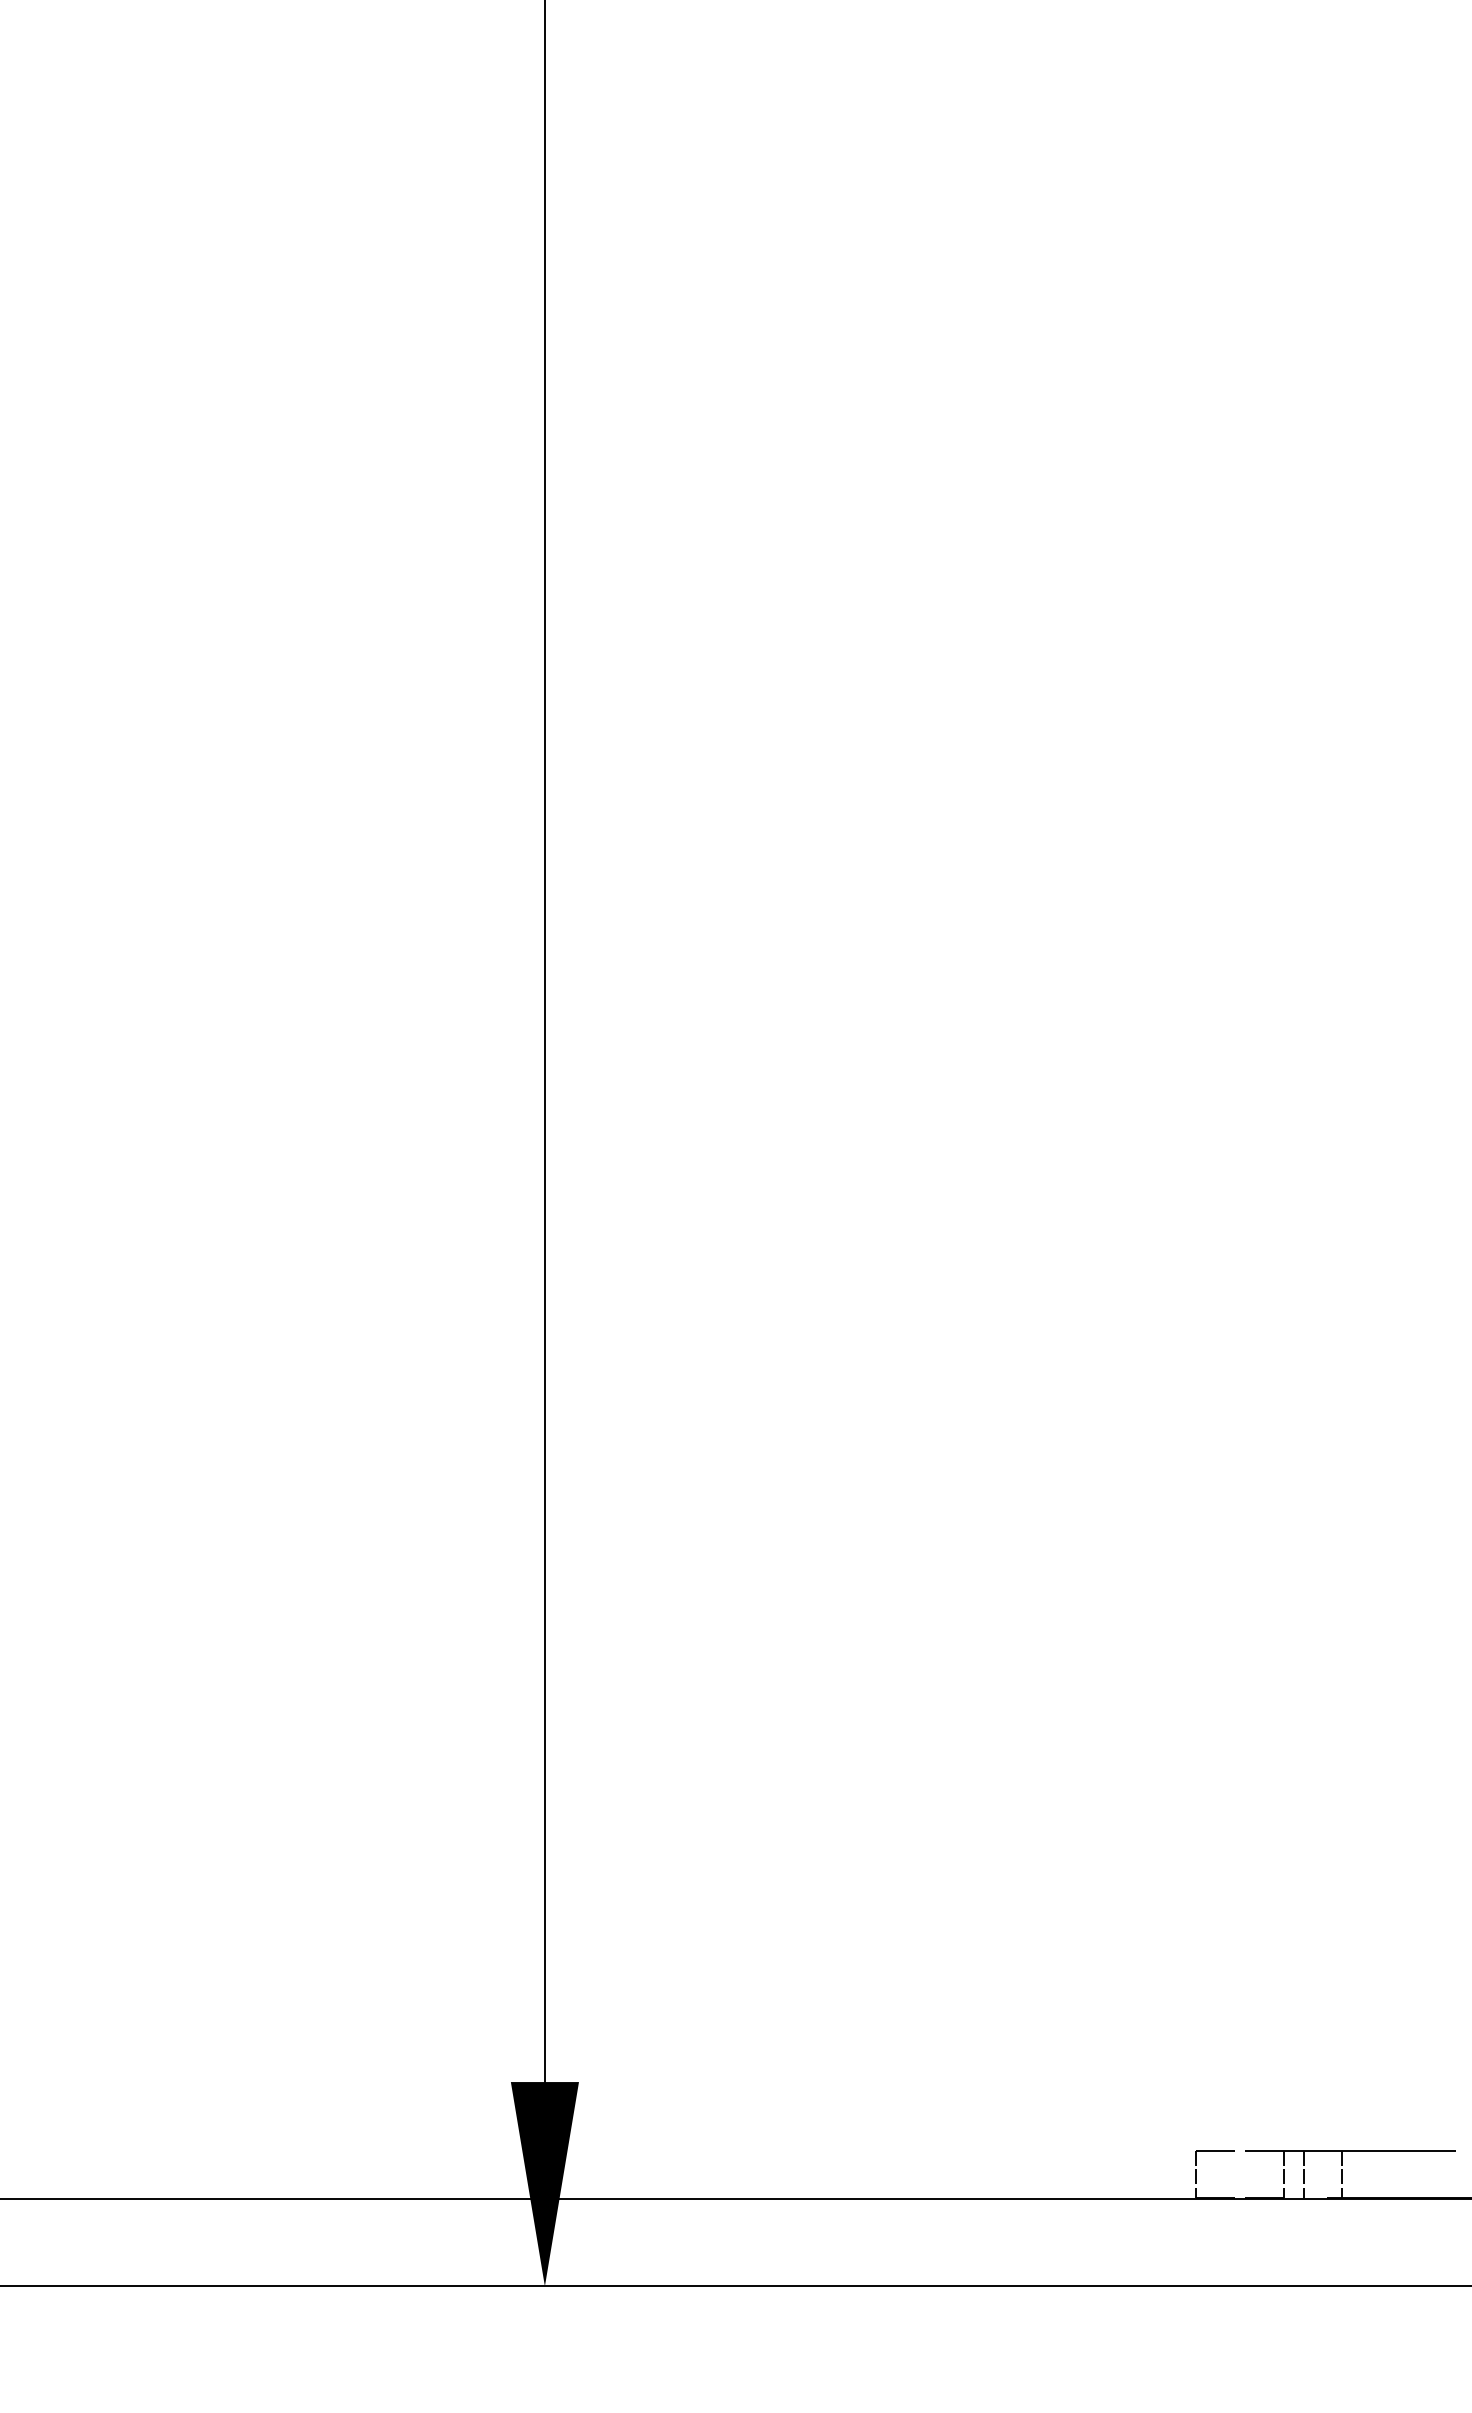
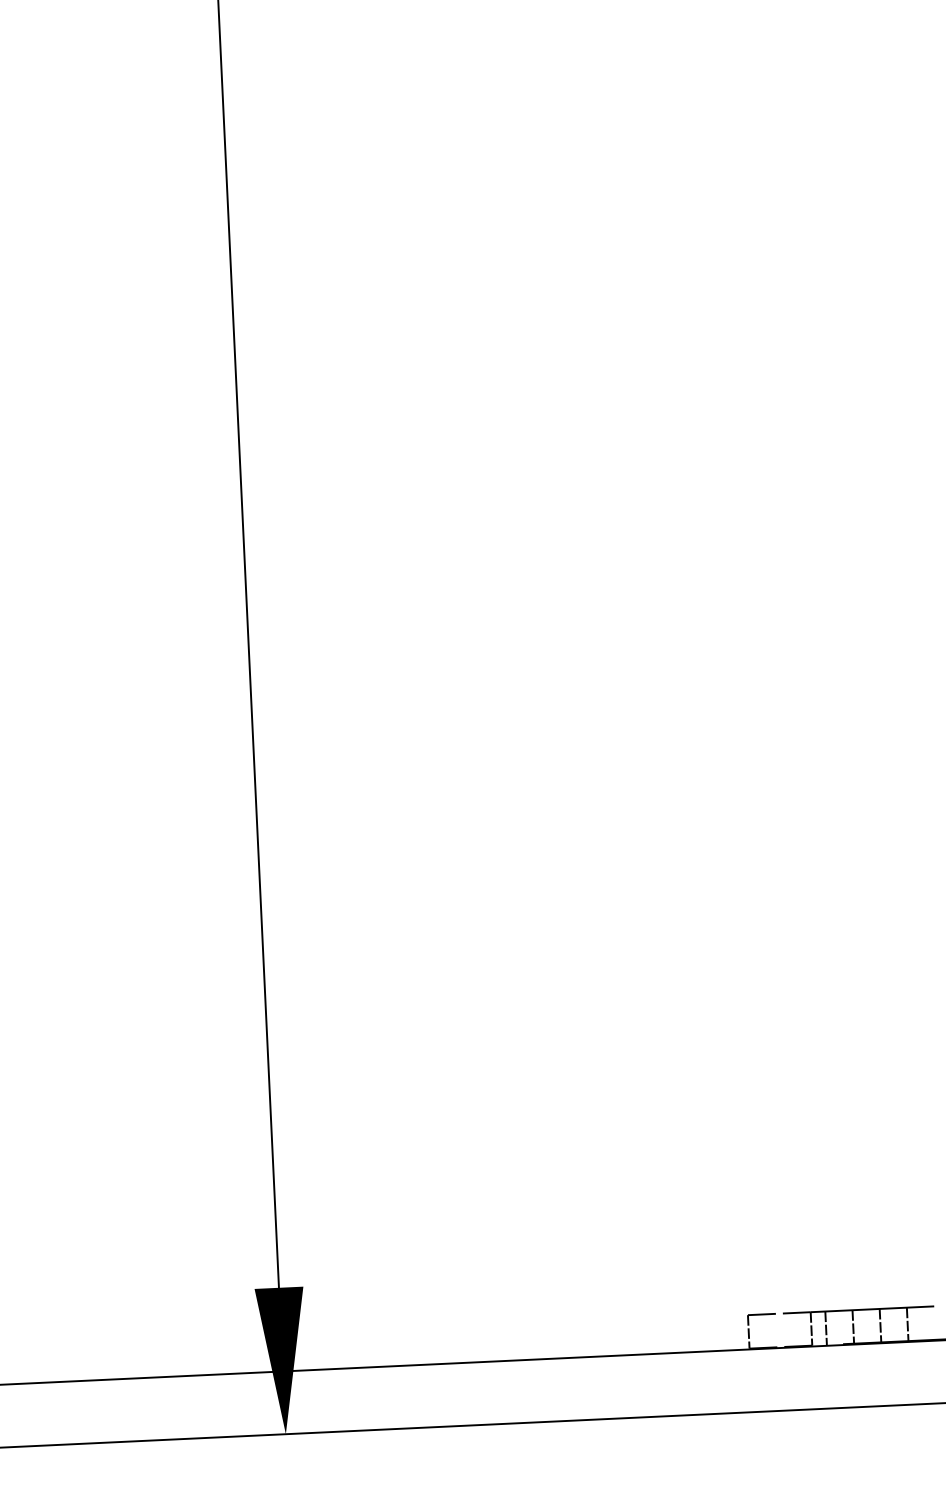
line: (1380, 2173) -> (880, 1325), added
line: (1418, 2173) -> (907, 1323), added

